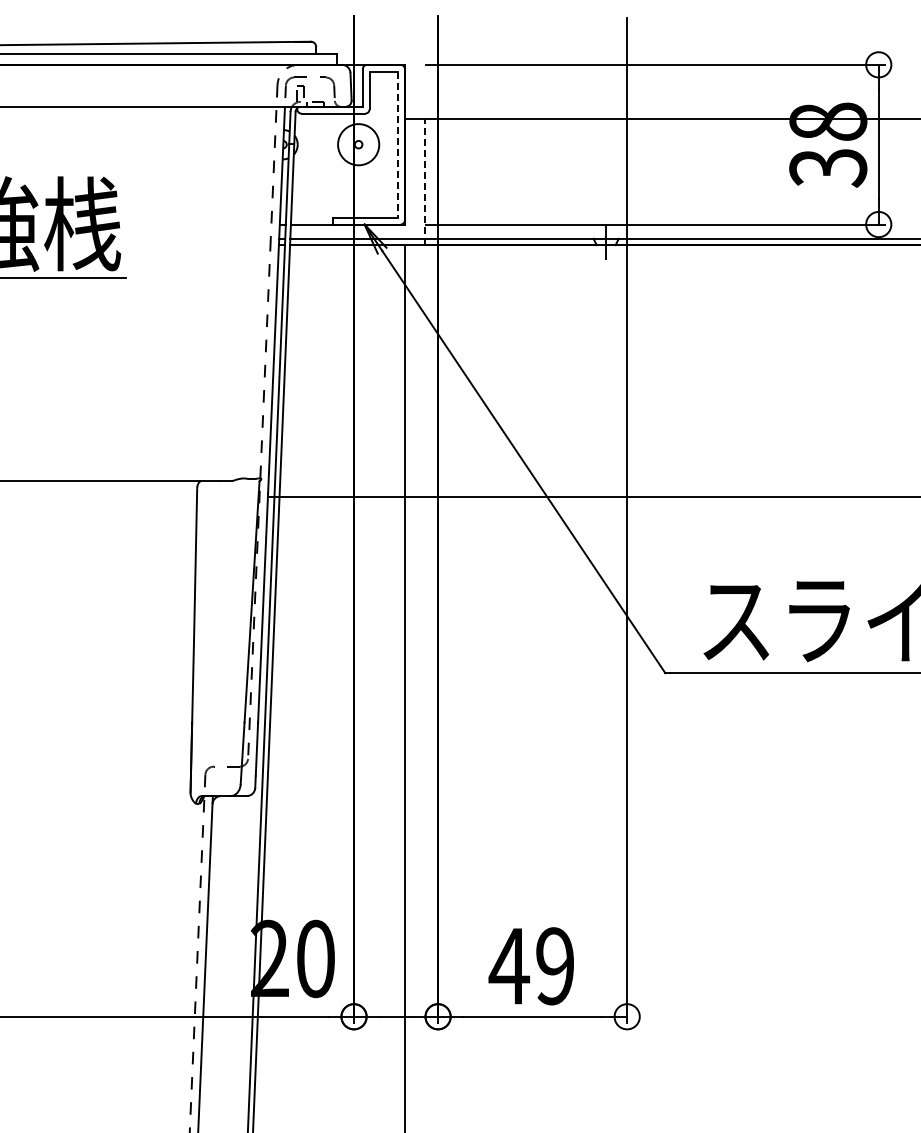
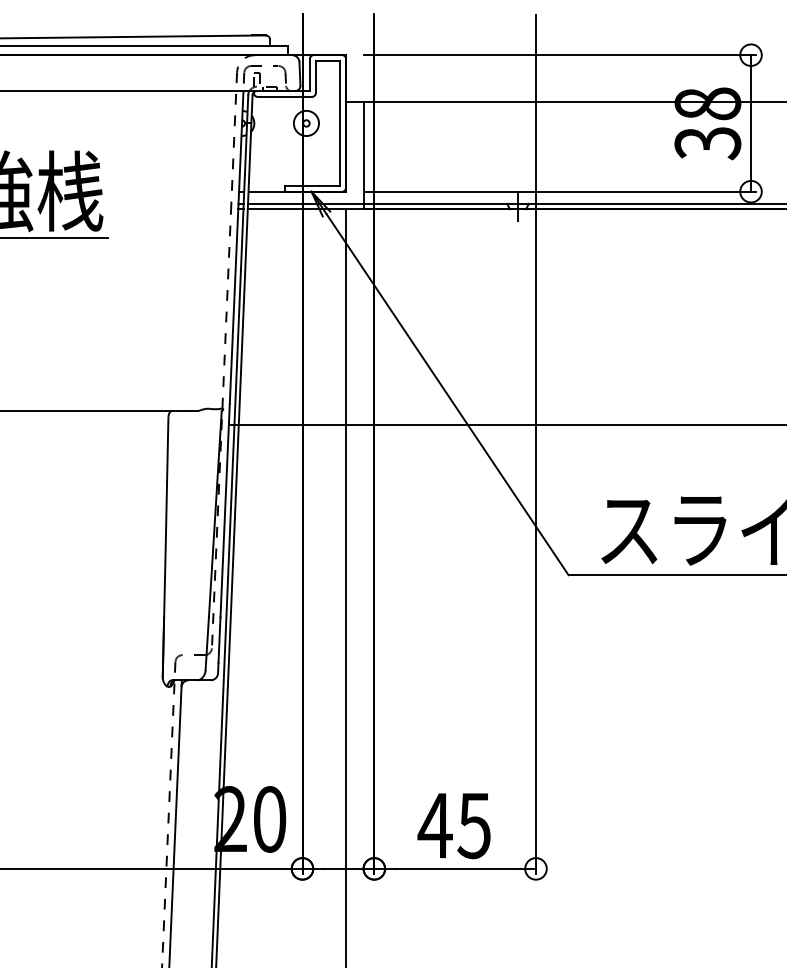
circle: (358, 144) -> (306, 123), size x0.71
line: (398, 145) -> (340, 124), dashed -> solid
line: (425, 181) -> (363, 154), dashed -> solid
text: (554, 966) -> (473, 825), 49 -> 45

